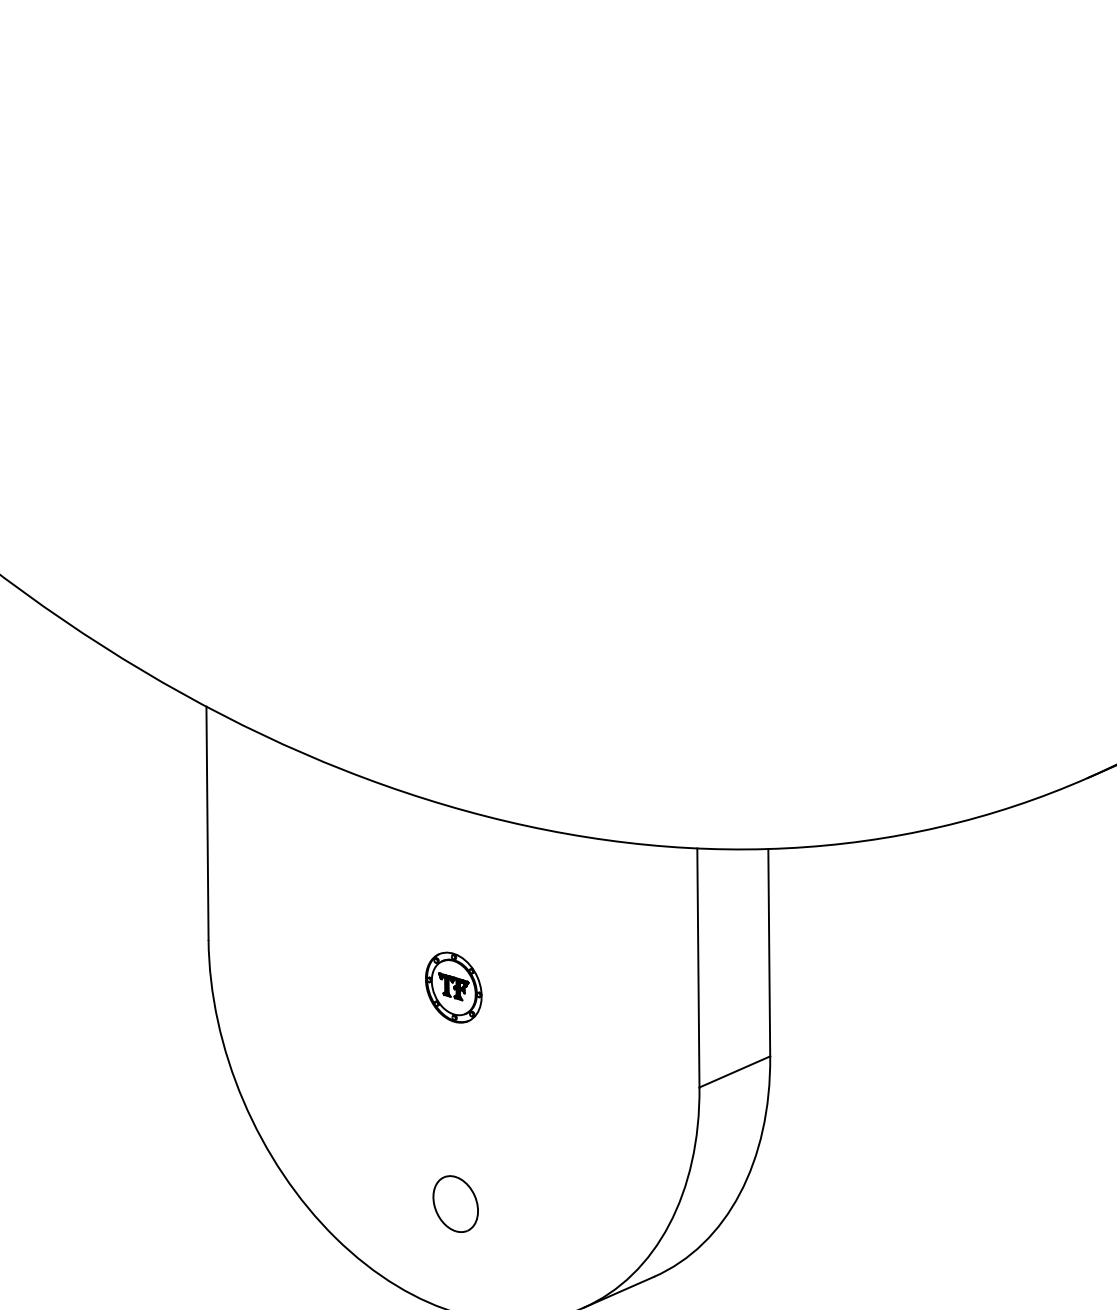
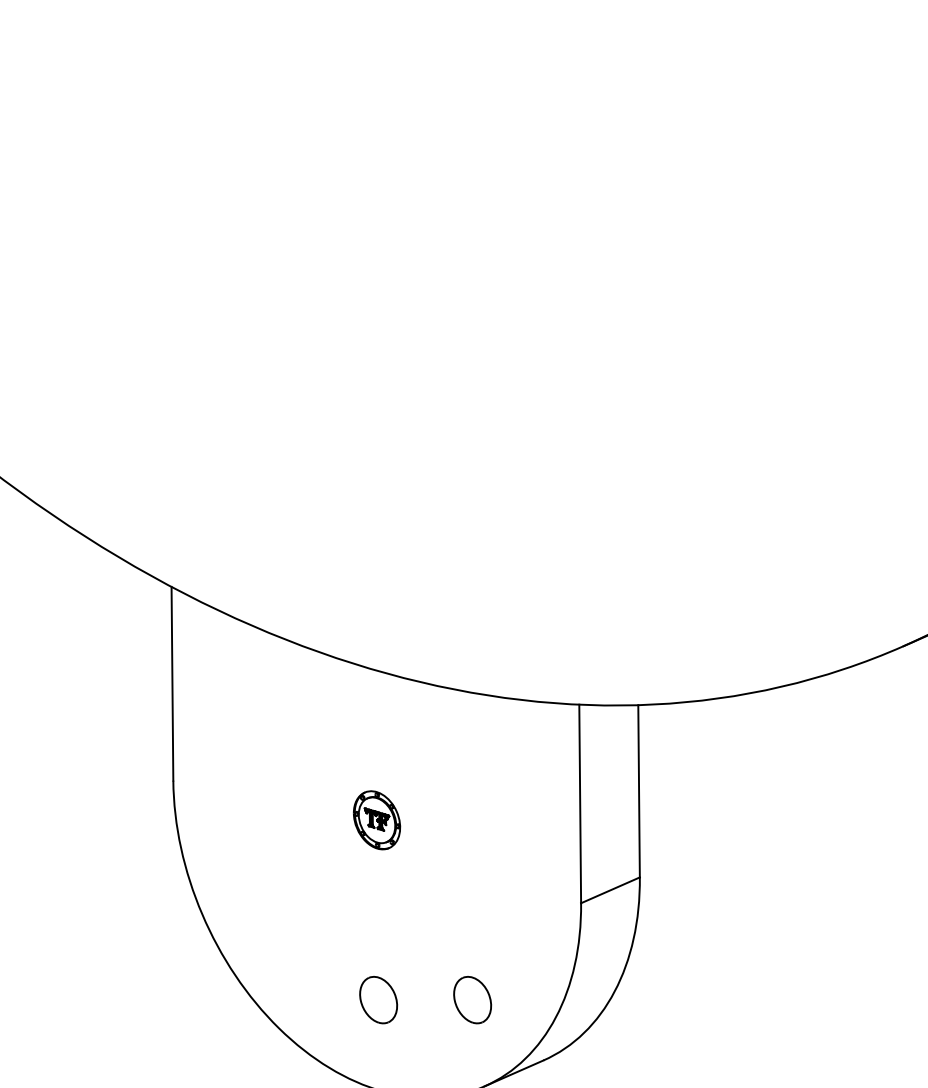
part: (568, 1204) -> (472, 1000), added

